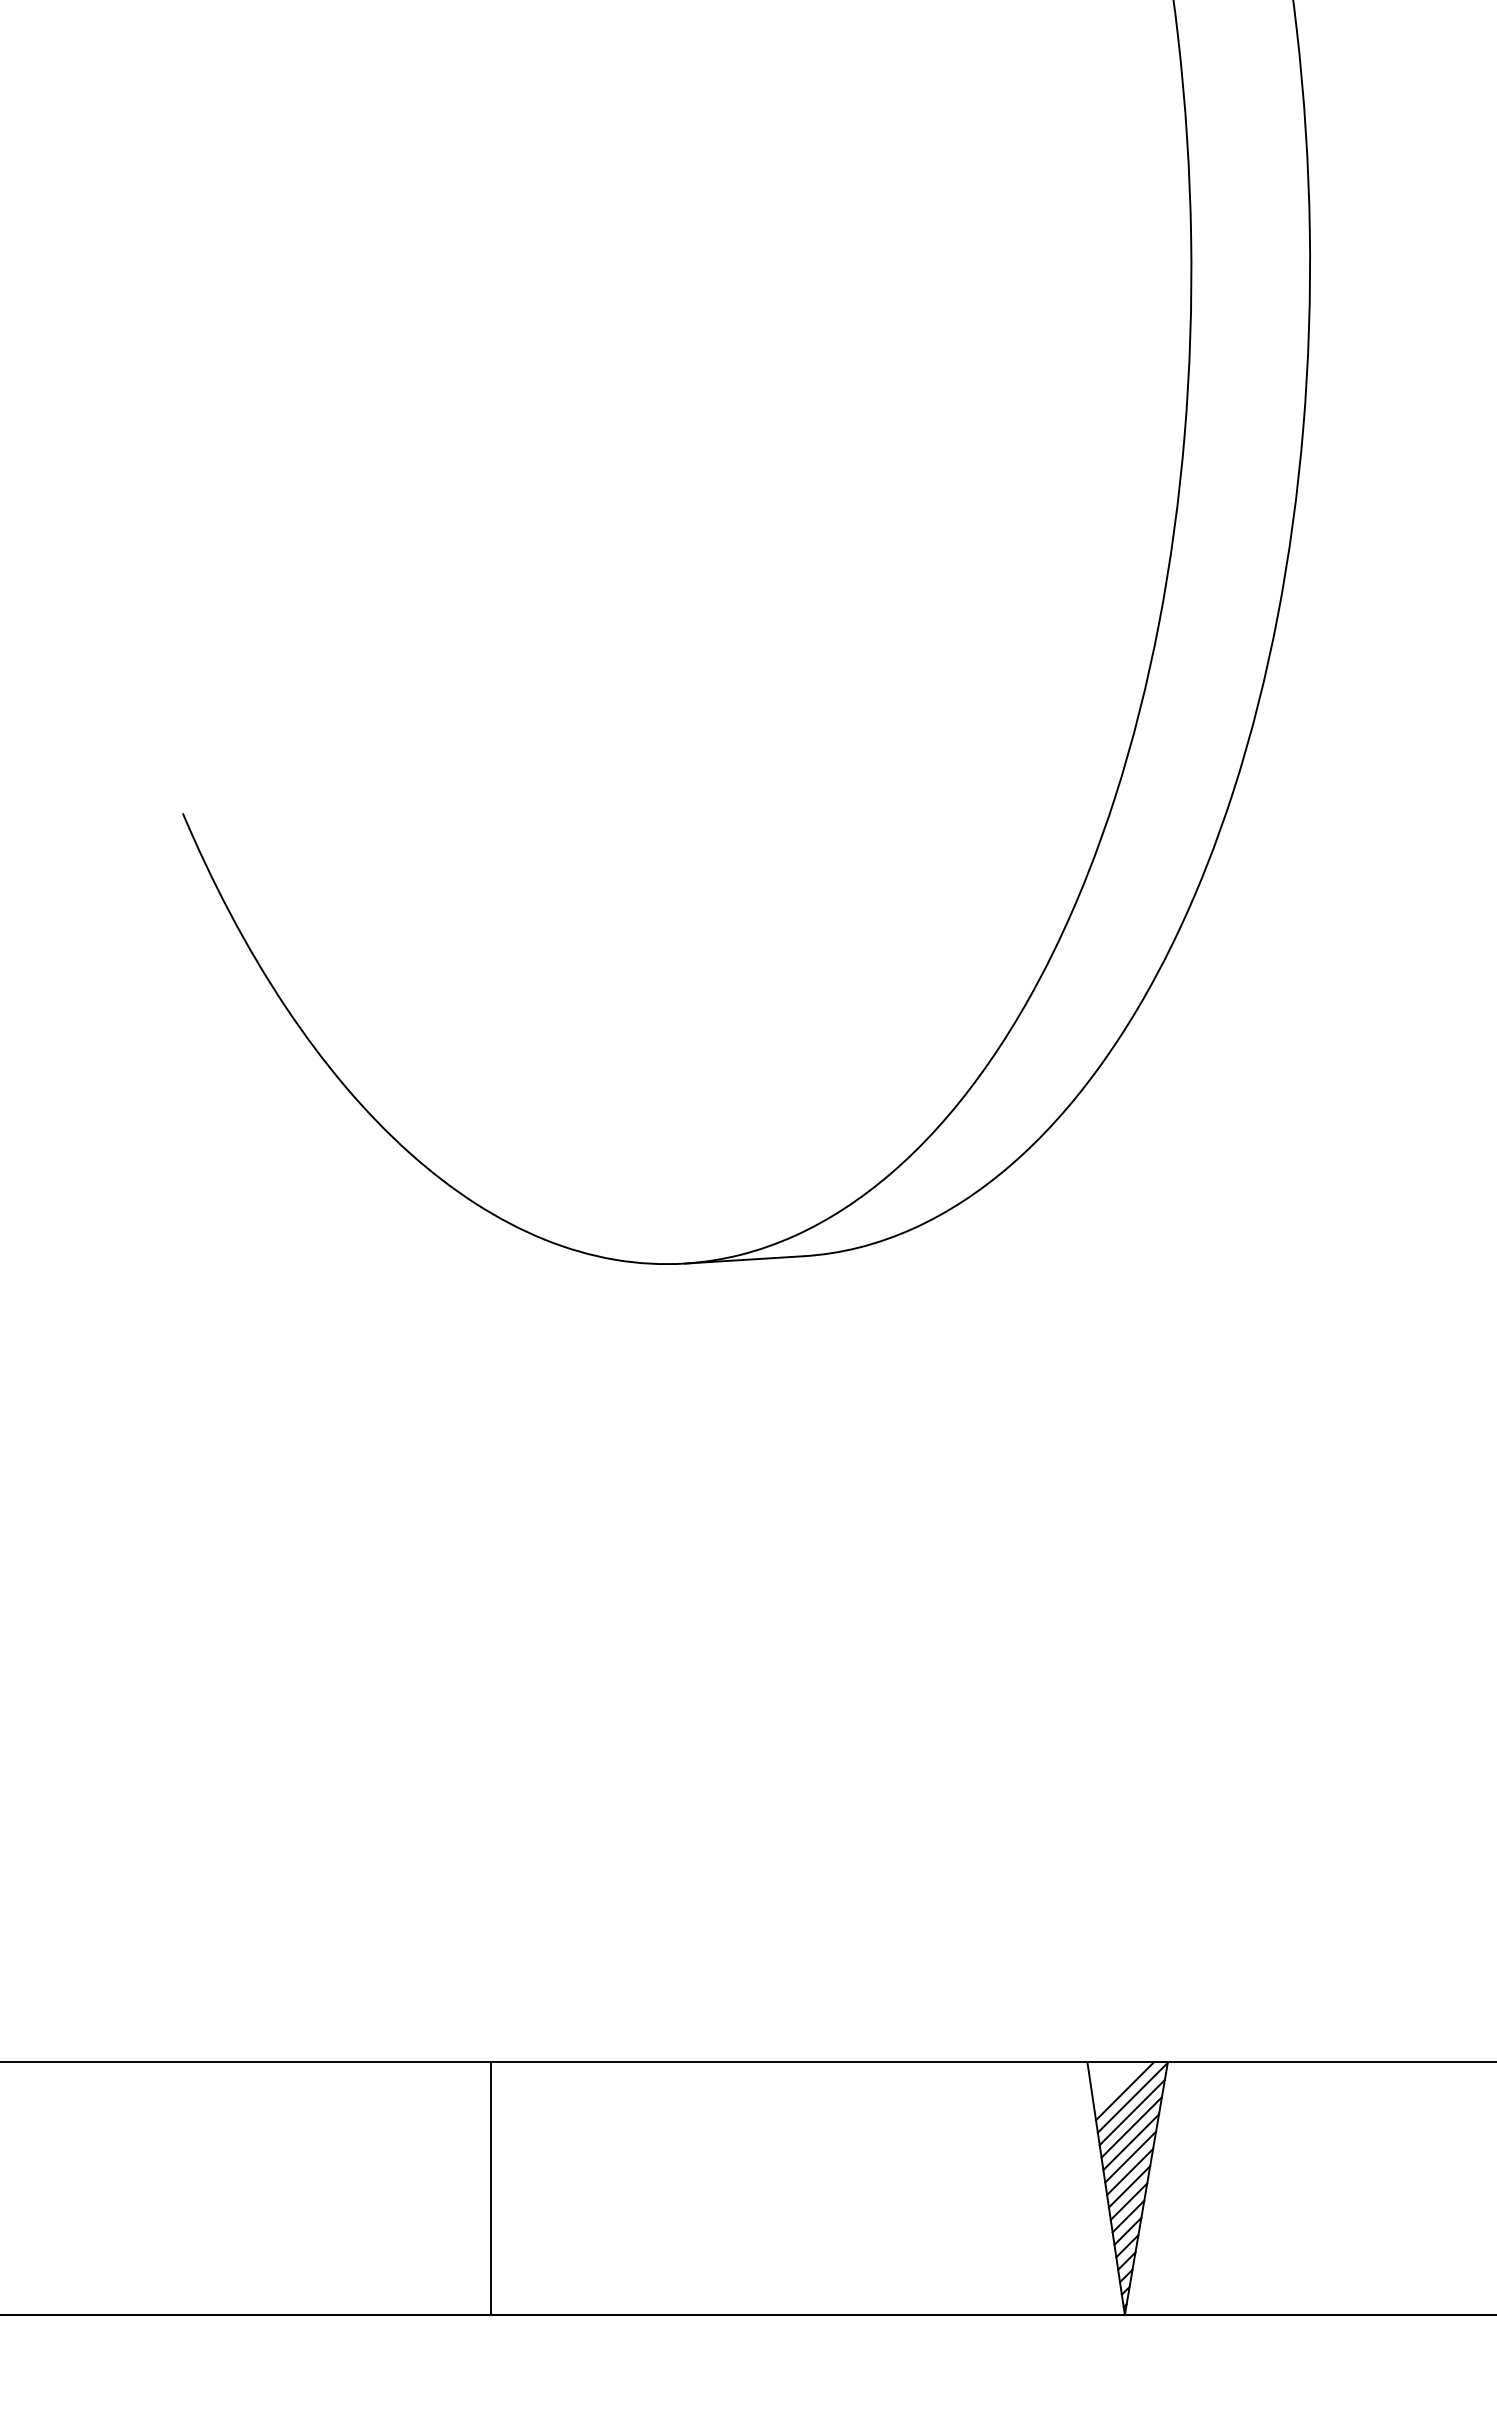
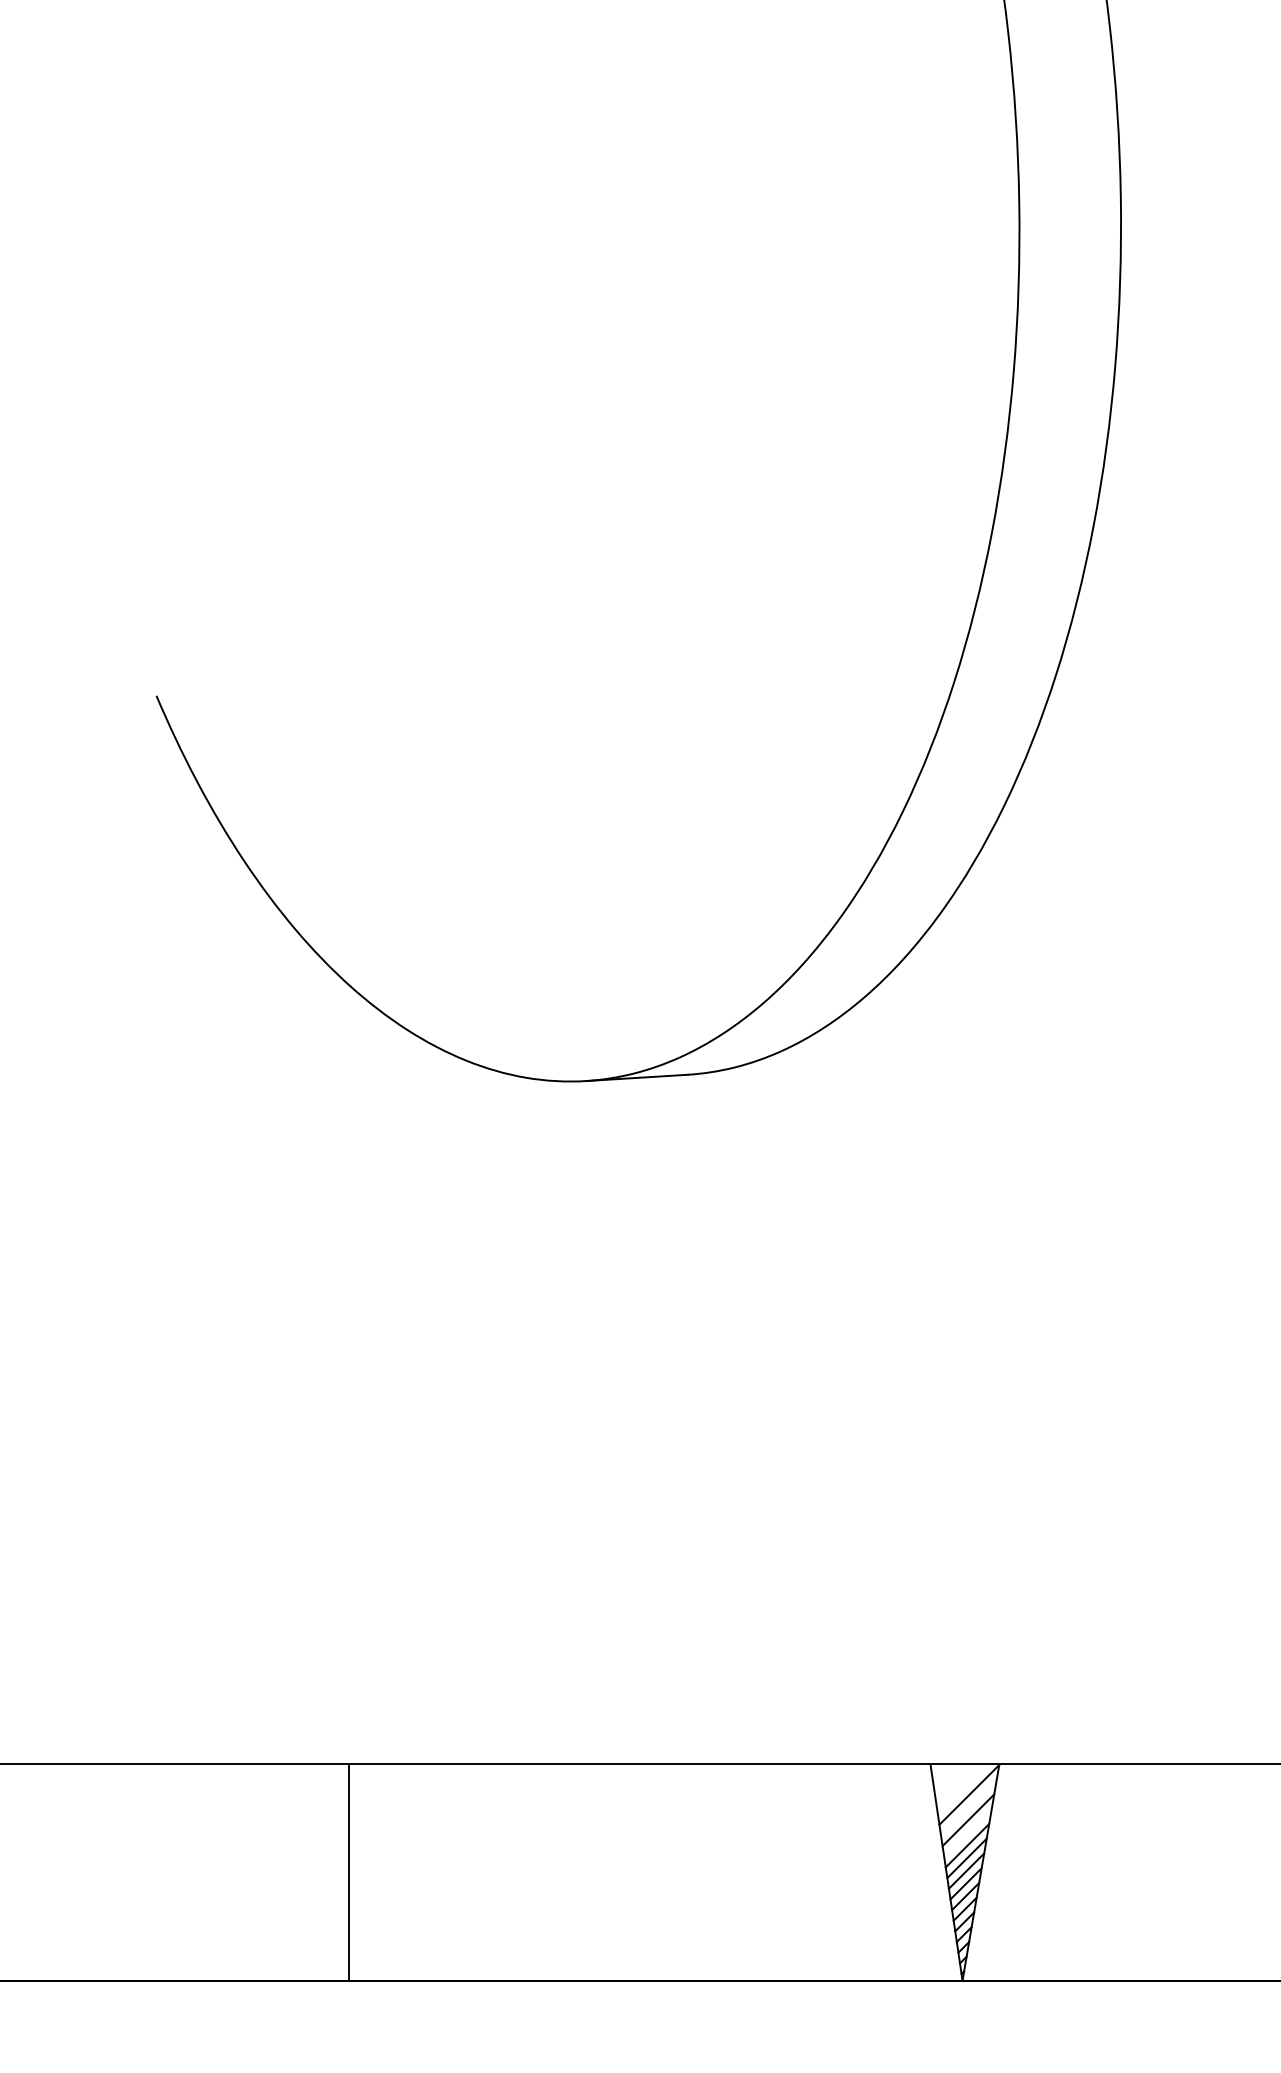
line: (1124, 2091) -> (962, 1789), removed
line: (1131, 2112) -> (968, 1807), removed
line: (1130, 2142) -> (967, 1833), removed
line: (491, 2187) -> (348, 1871), moved

